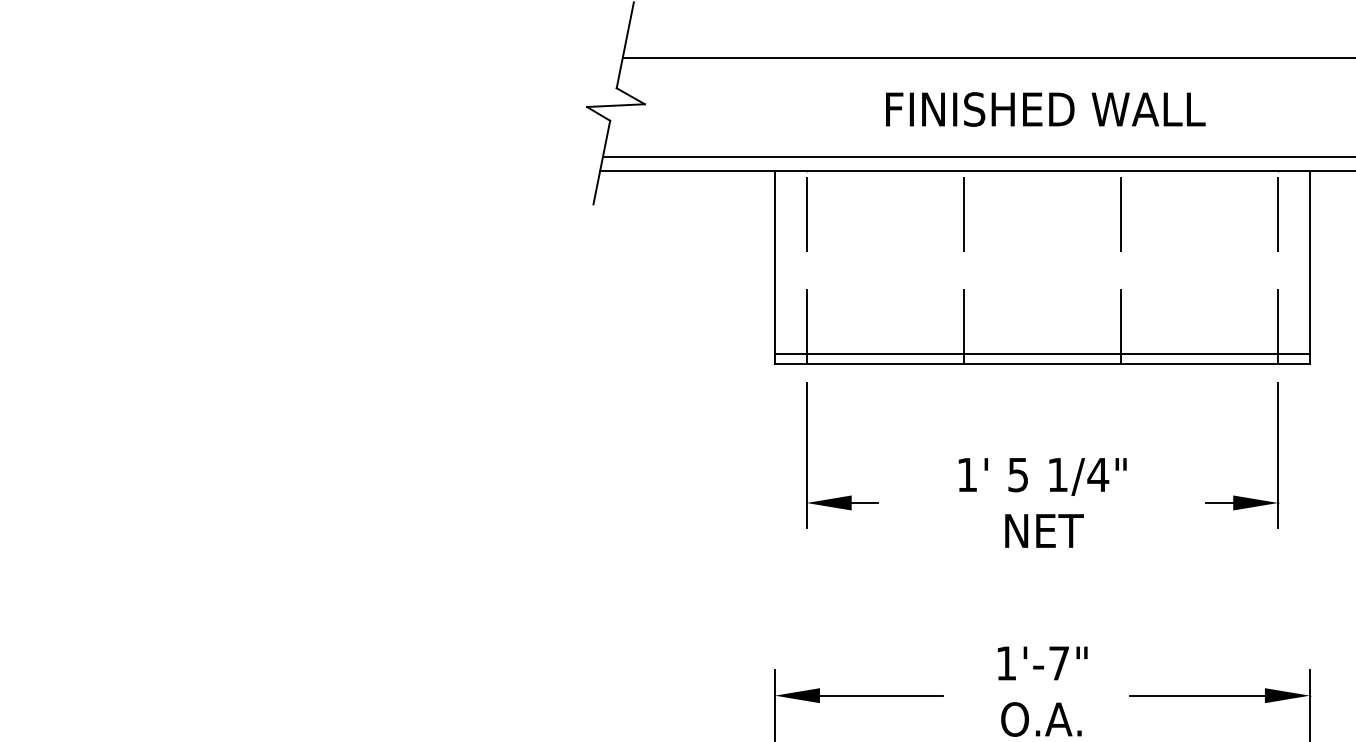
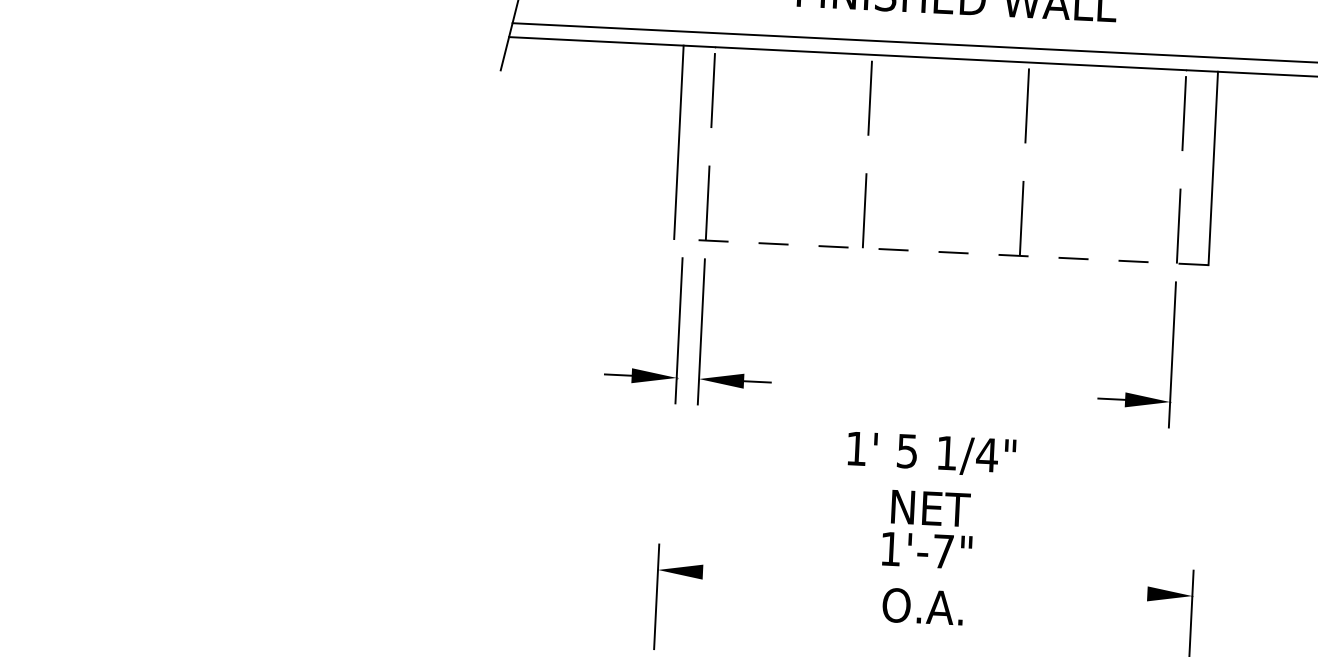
line: (1041, 353) -> (940, 241), removed
line: (1041, 364) -> (940, 252), solid -> dashed
part: (783, 455) -> (678, 330), added
text: (1042, 502) -> (930, 479), moved
line: (881, 695) -> (764, 574), removed
line: (1197, 695) -> (1080, 590), removed

